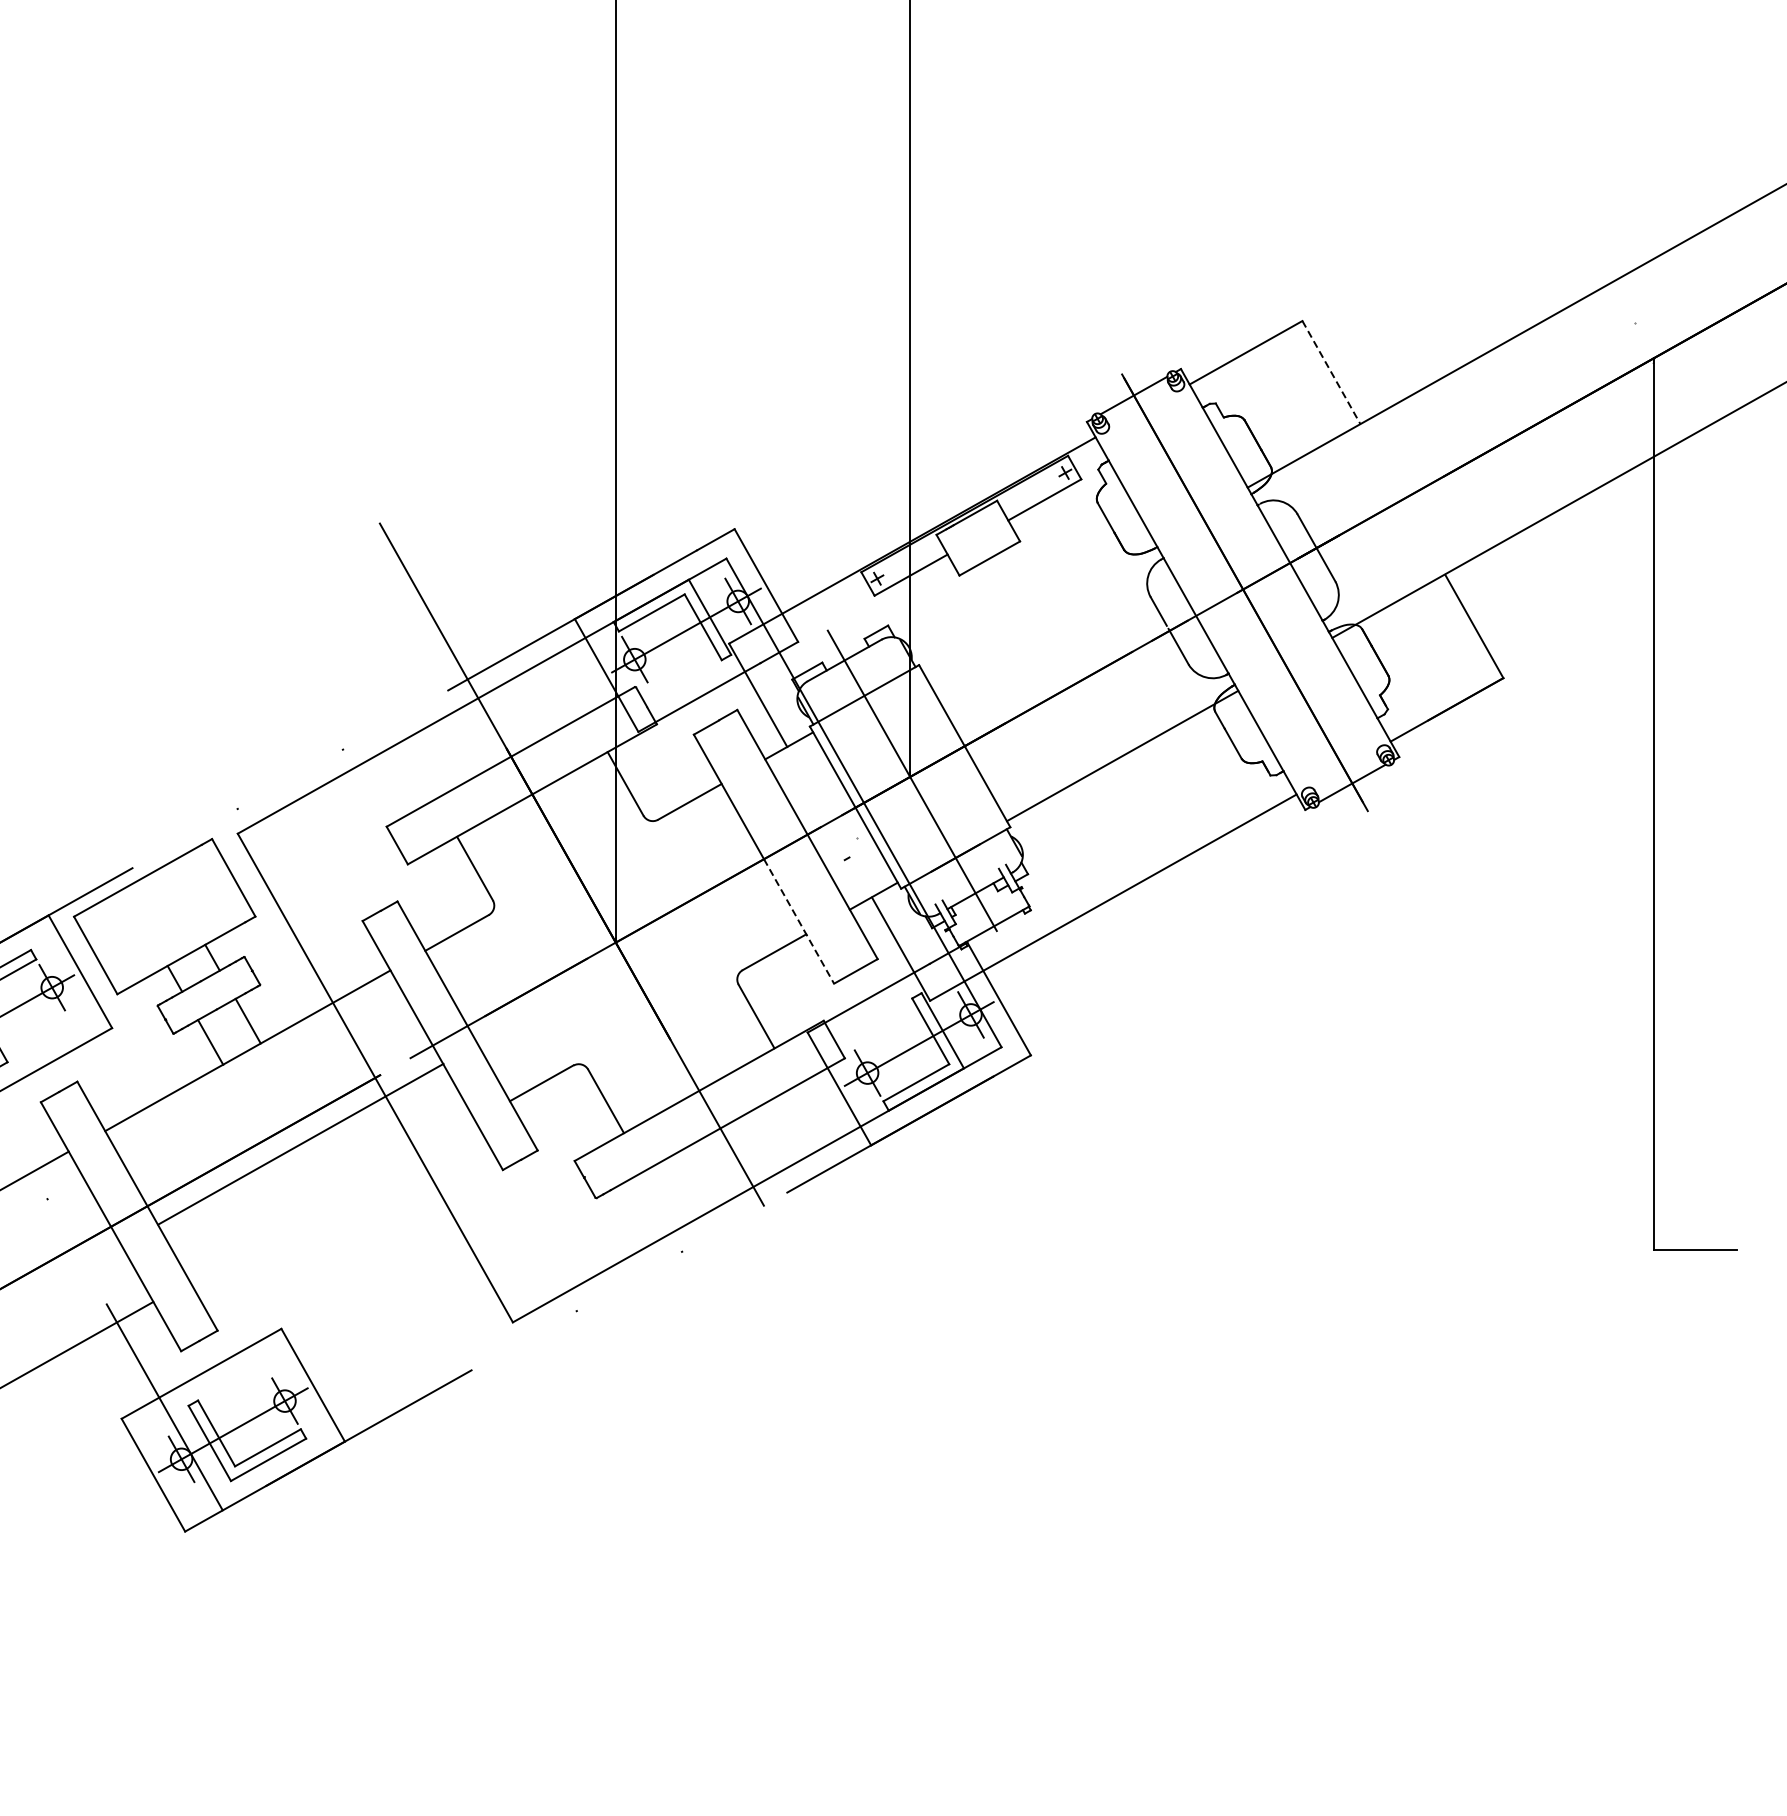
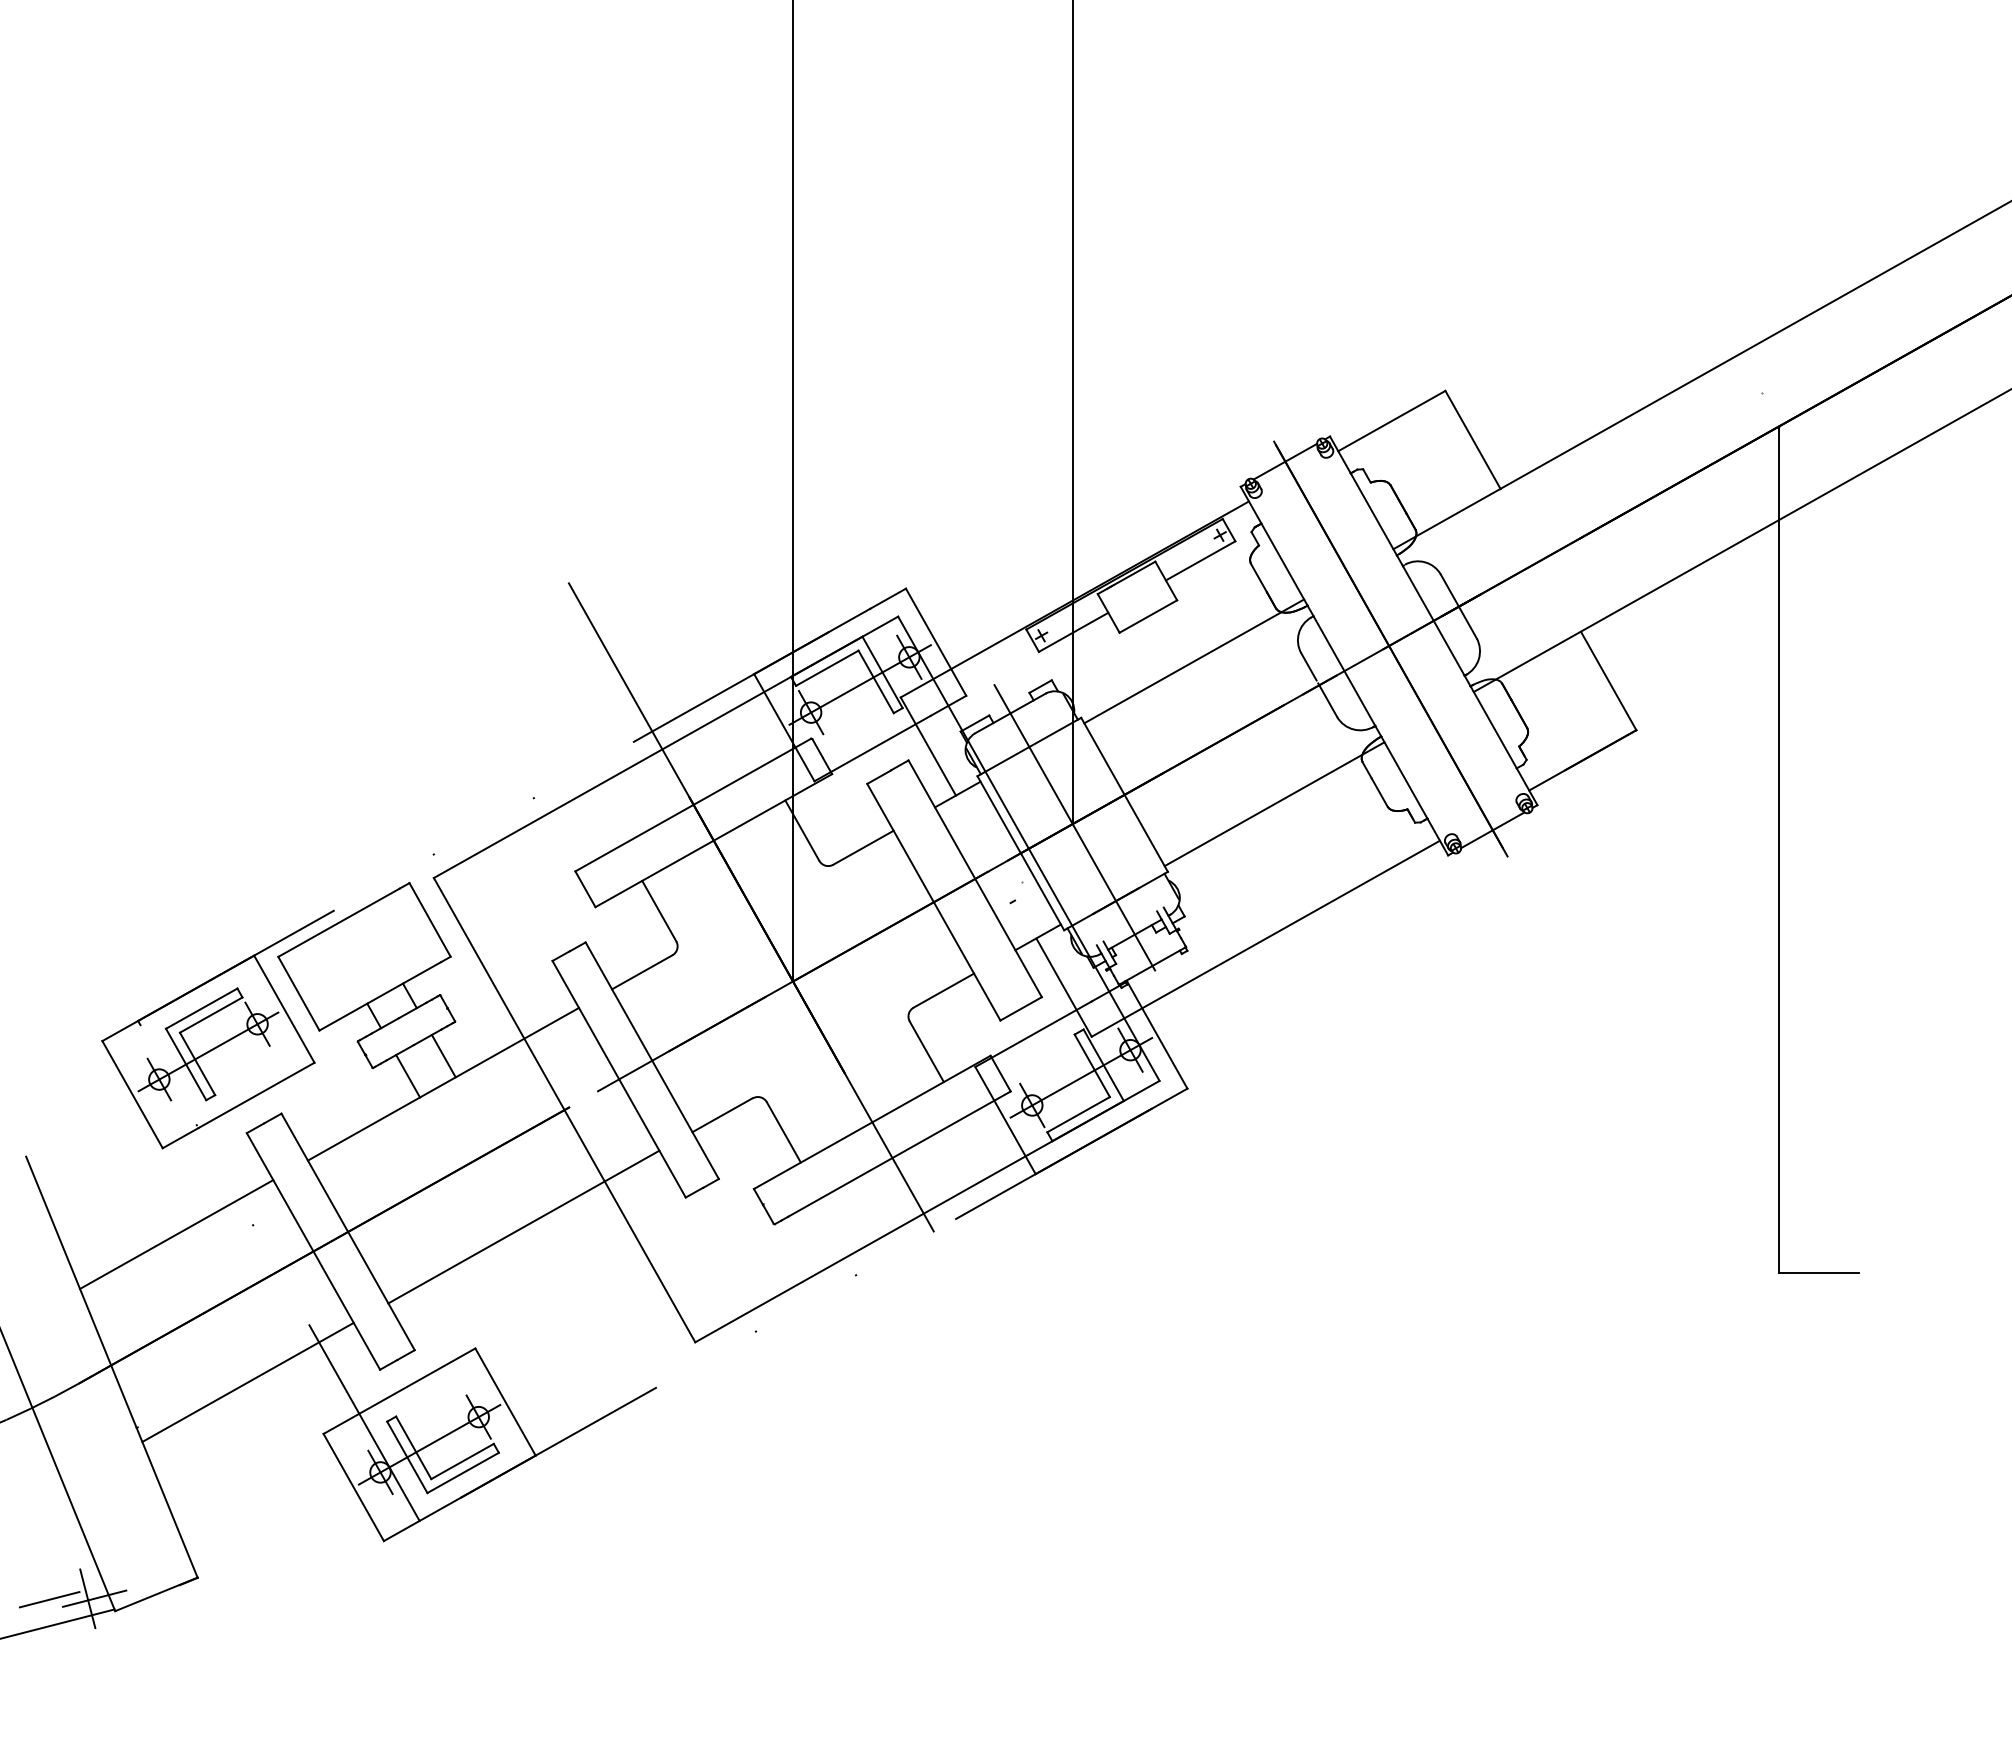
line: (1331, 373) -> (1473, 440), dashed -> solid
line: (1038, 605) -> (1194, 661), added
line: (799, 921) -> (967, 961), dashed -> solid
line: (300, 1143) -> (523, 1226), moved

